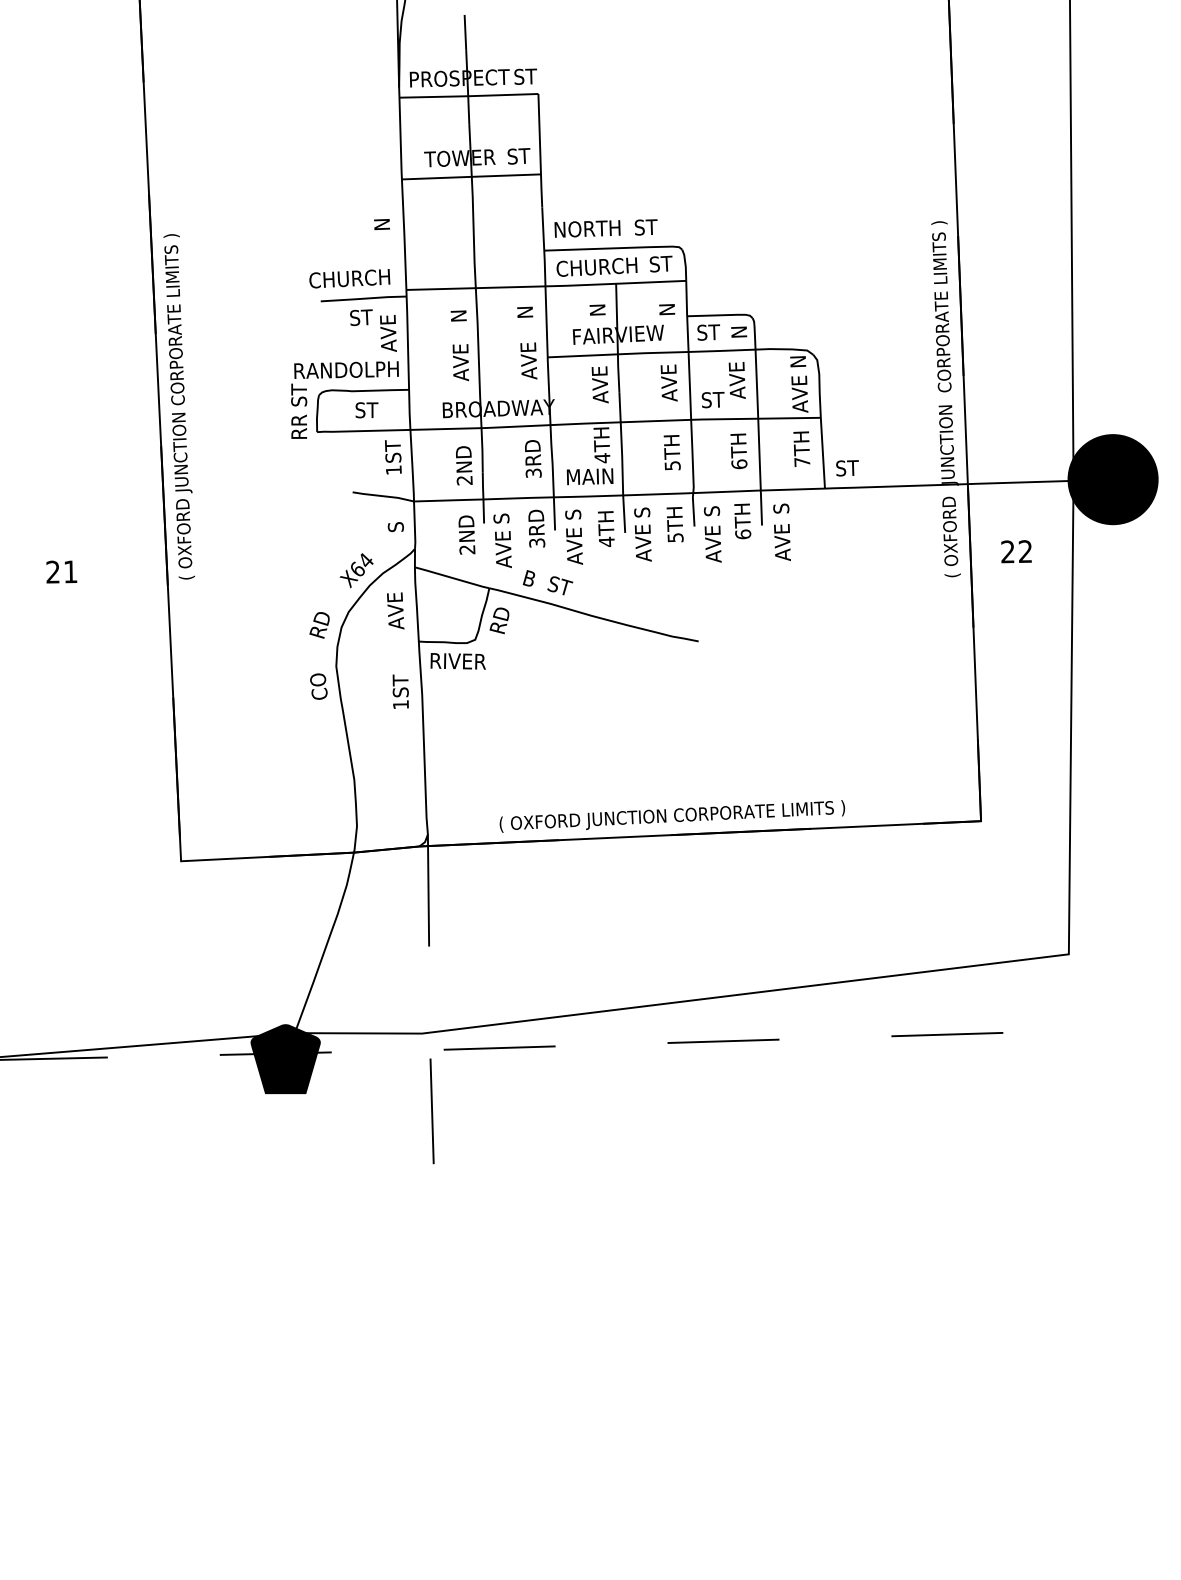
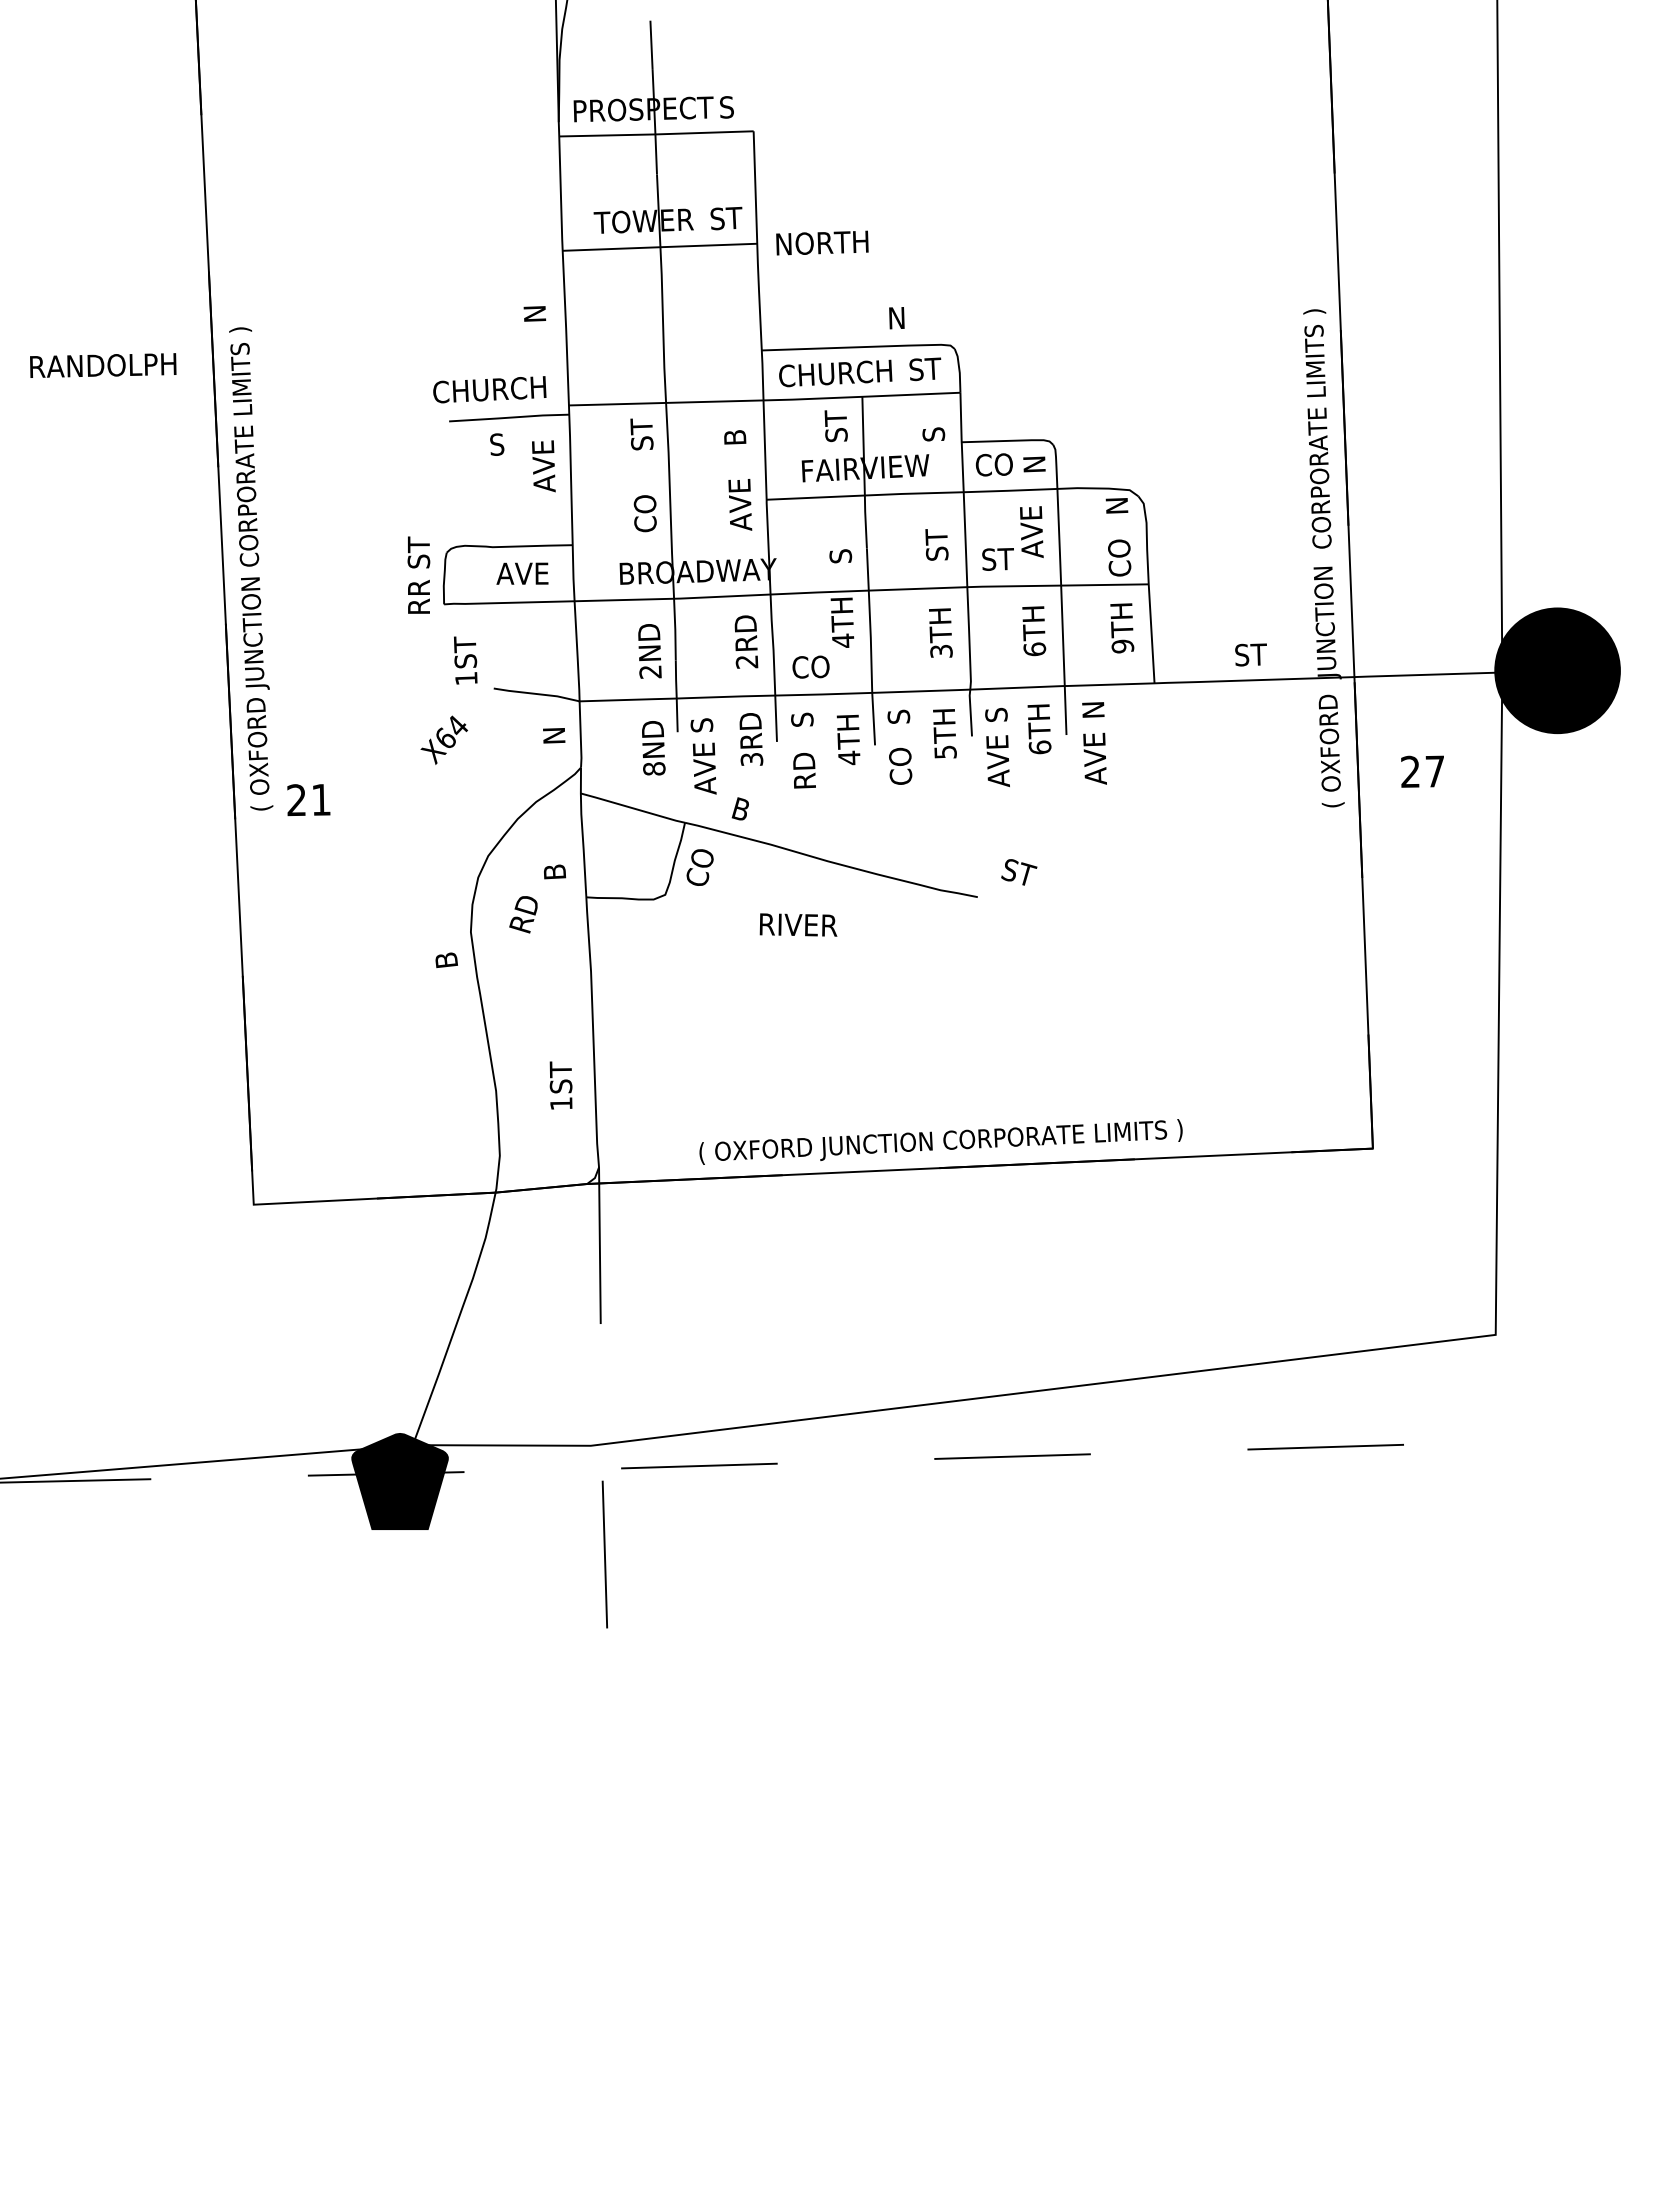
text: (531, 76) -> (743, 106), ST -> S
text: (646, 227) -> (904, 317), ST -> N
text: (587, 228) -> (822, 242), moved
text: (596, 305) -> (835, 426), N -> ST
text: (458, 310) -> (641, 434), N -> ST
text: (666, 310) -> (933, 433), N -> S
text: (525, 311) -> (735, 435), N -> B
text: (366, 317) -> (513, 443), ST -> S
text: (709, 332) -> (993, 464), ST -> CO
text: (460, 362) -> (644, 507), AVE -> CO
text: (346, 370) -> (103, 365), moved
text: (669, 382) -> (936, 535), AVE -> ST
text: (600, 385) -> (840, 538), AVE -> S
text: (799, 394) -> (1119, 551), AVE -> CO
text: (373, 410) -> (522, 573), ST -> AVE
text: (393, 457) -> (465, 660), moved
text: (802, 462) -> (1122, 646), 7TH -> 9TH
text: (671, 465) -> (940, 651), 5TH -> 3TH
text: (847, 467) -> (1250, 654), moved
text: (534, 472) -> (747, 661), 3RD -> 2RD
text: (589, 476) -> (825, 666), MAIN -> CO
text: (781, 508) -> (1093, 710), S -> N
text: (396, 526) -> (554, 736), S -> N
text: (643, 543) -> (900, 759), AVE -> CO
text: (574, 546) -> (804, 764), AVE -> RD
text: (467, 549) -> (654, 768), 2ND -> 8ND
text: (1025, 551) -> (1434, 771), 22 -> 27
text: (356, 570) -> (443, 739), moved
text: (61, 572) -> (308, 800), moved
text: (560, 585) -> (1019, 872), moved
text: (395, 610) -> (553, 854), AVE -> B
text: (499, 620) -> (699, 867), RD -> CO
text: (319, 625) -> (523, 914), moved
text: (458, 660) -> (798, 924), moved
text: (318, 685) -> (446, 959), CO -> B
text: (400, 691) -> (560, 1085), moved

